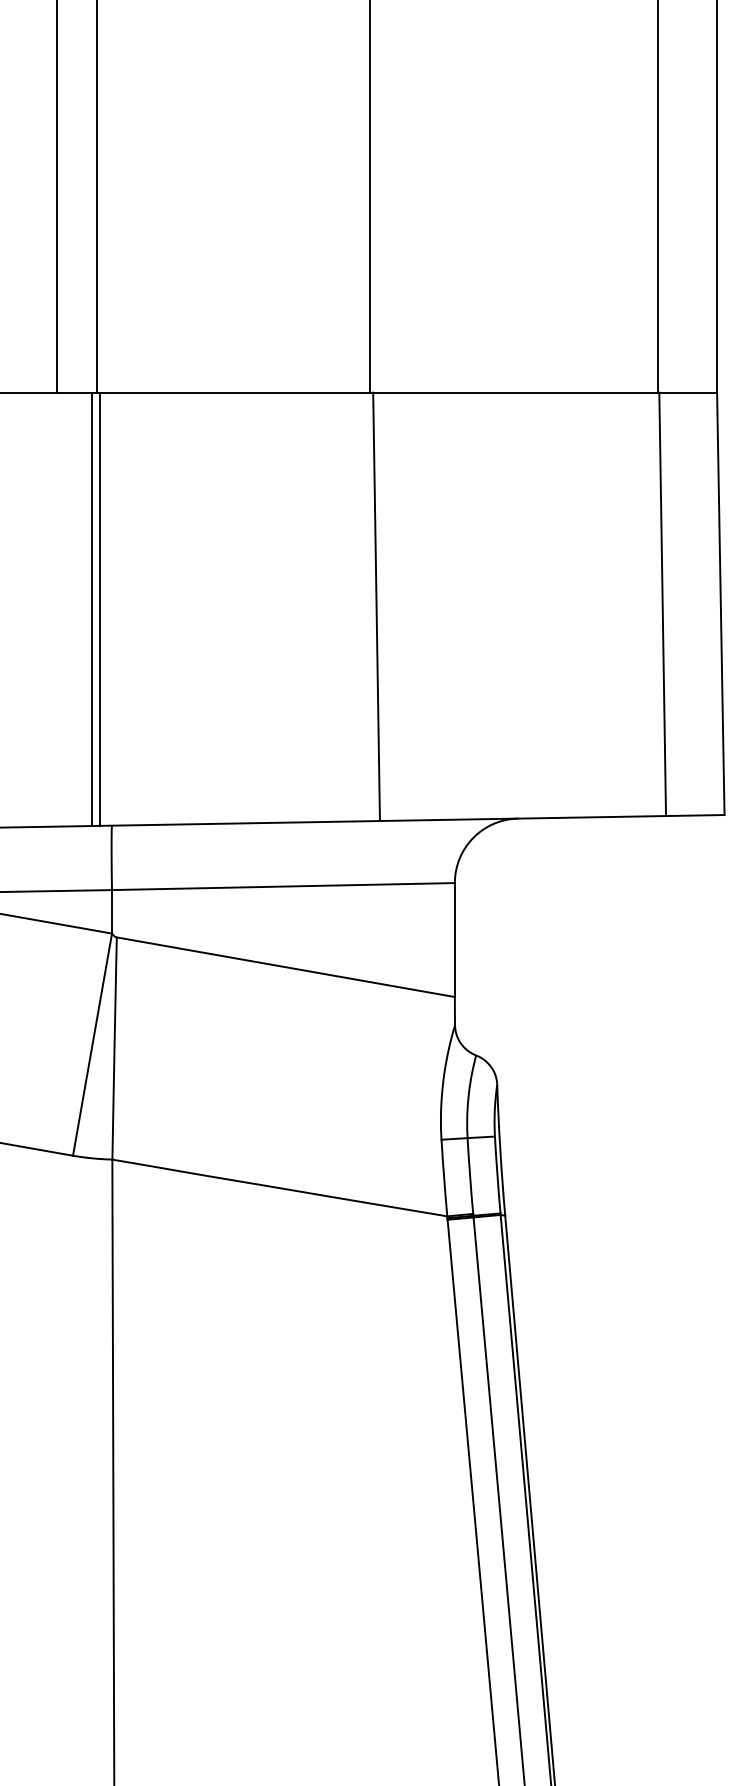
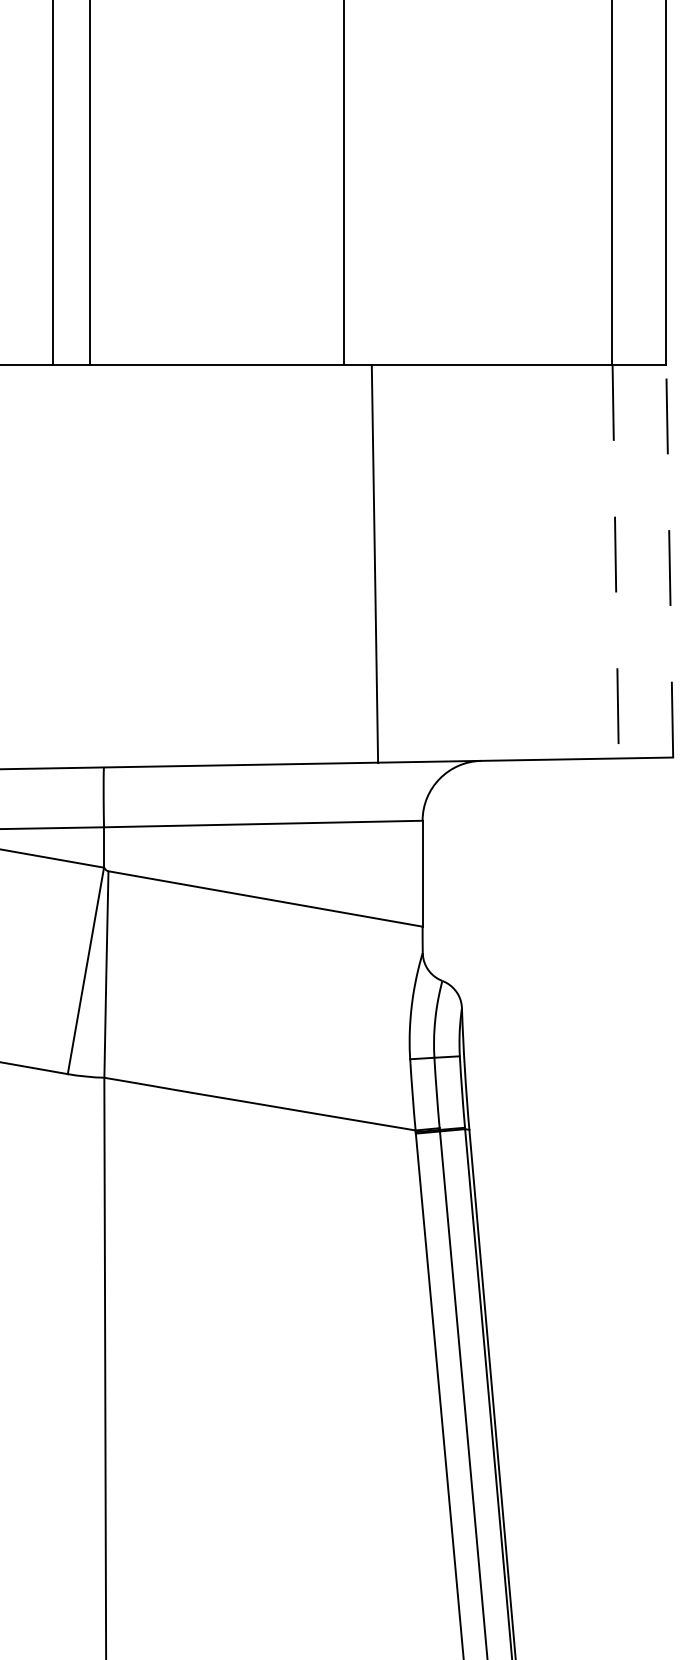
line: (720, 603) -> (669, 560), solid -> dashed
line: (662, 604) -> (615, 561), solid -> dashed
line: (376, 606) -> (374, 563), moved
line: (99, 608) -> (92, 565), removed
line: (91, 609) -> (84, 566), removed

